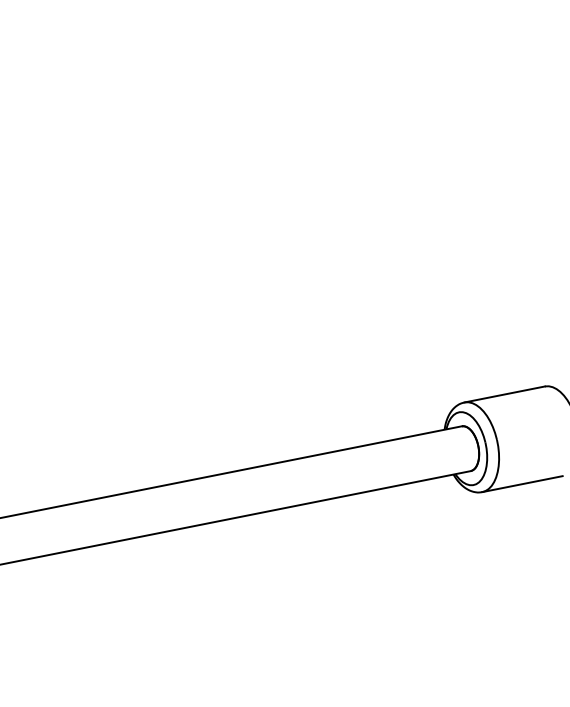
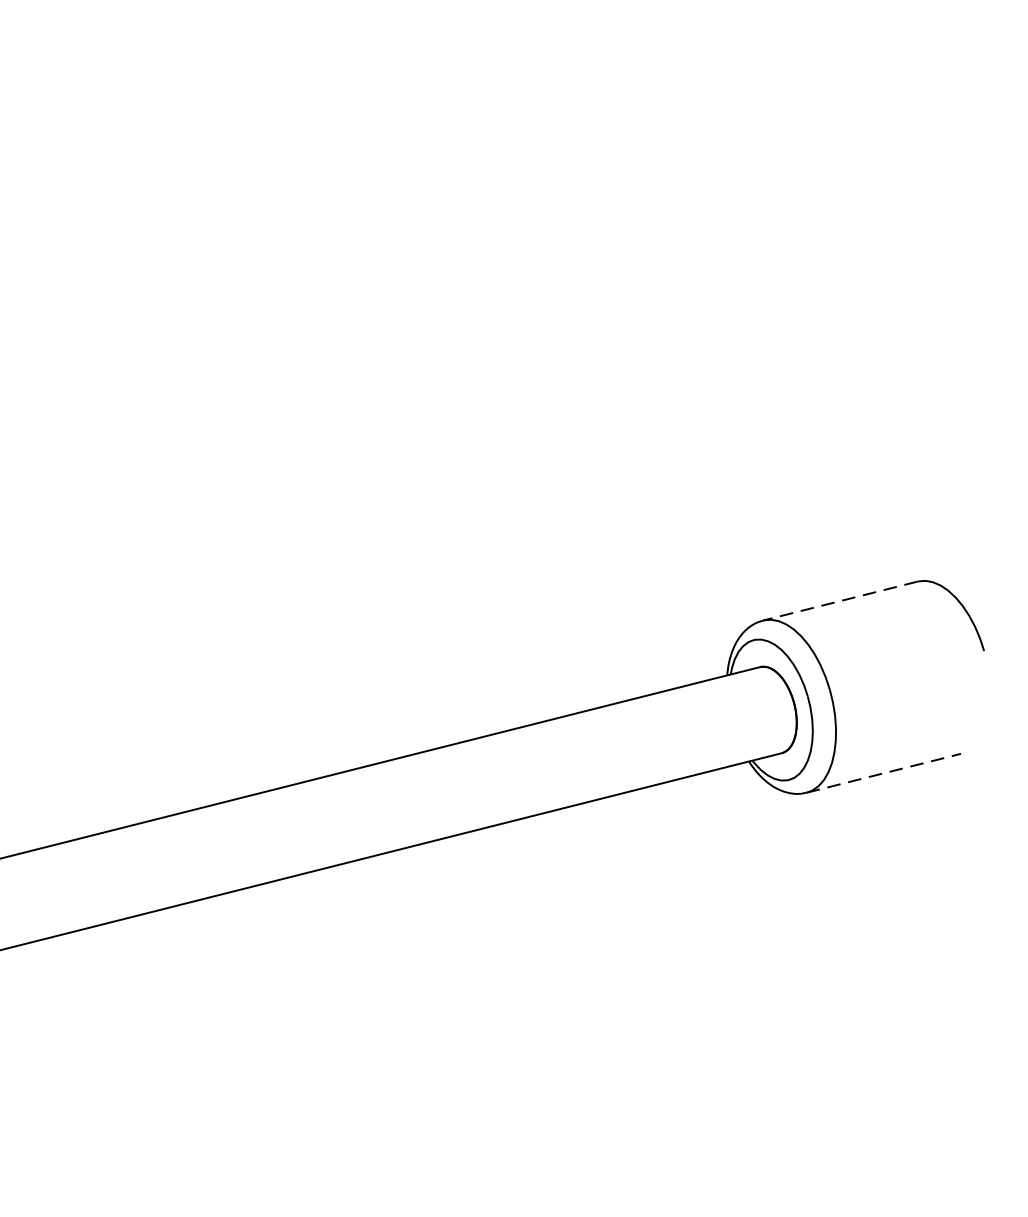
line: (504, 394) -> (840, 601), solid -> dashed
line: (522, 484) -> (883, 774), solid -> dashed

